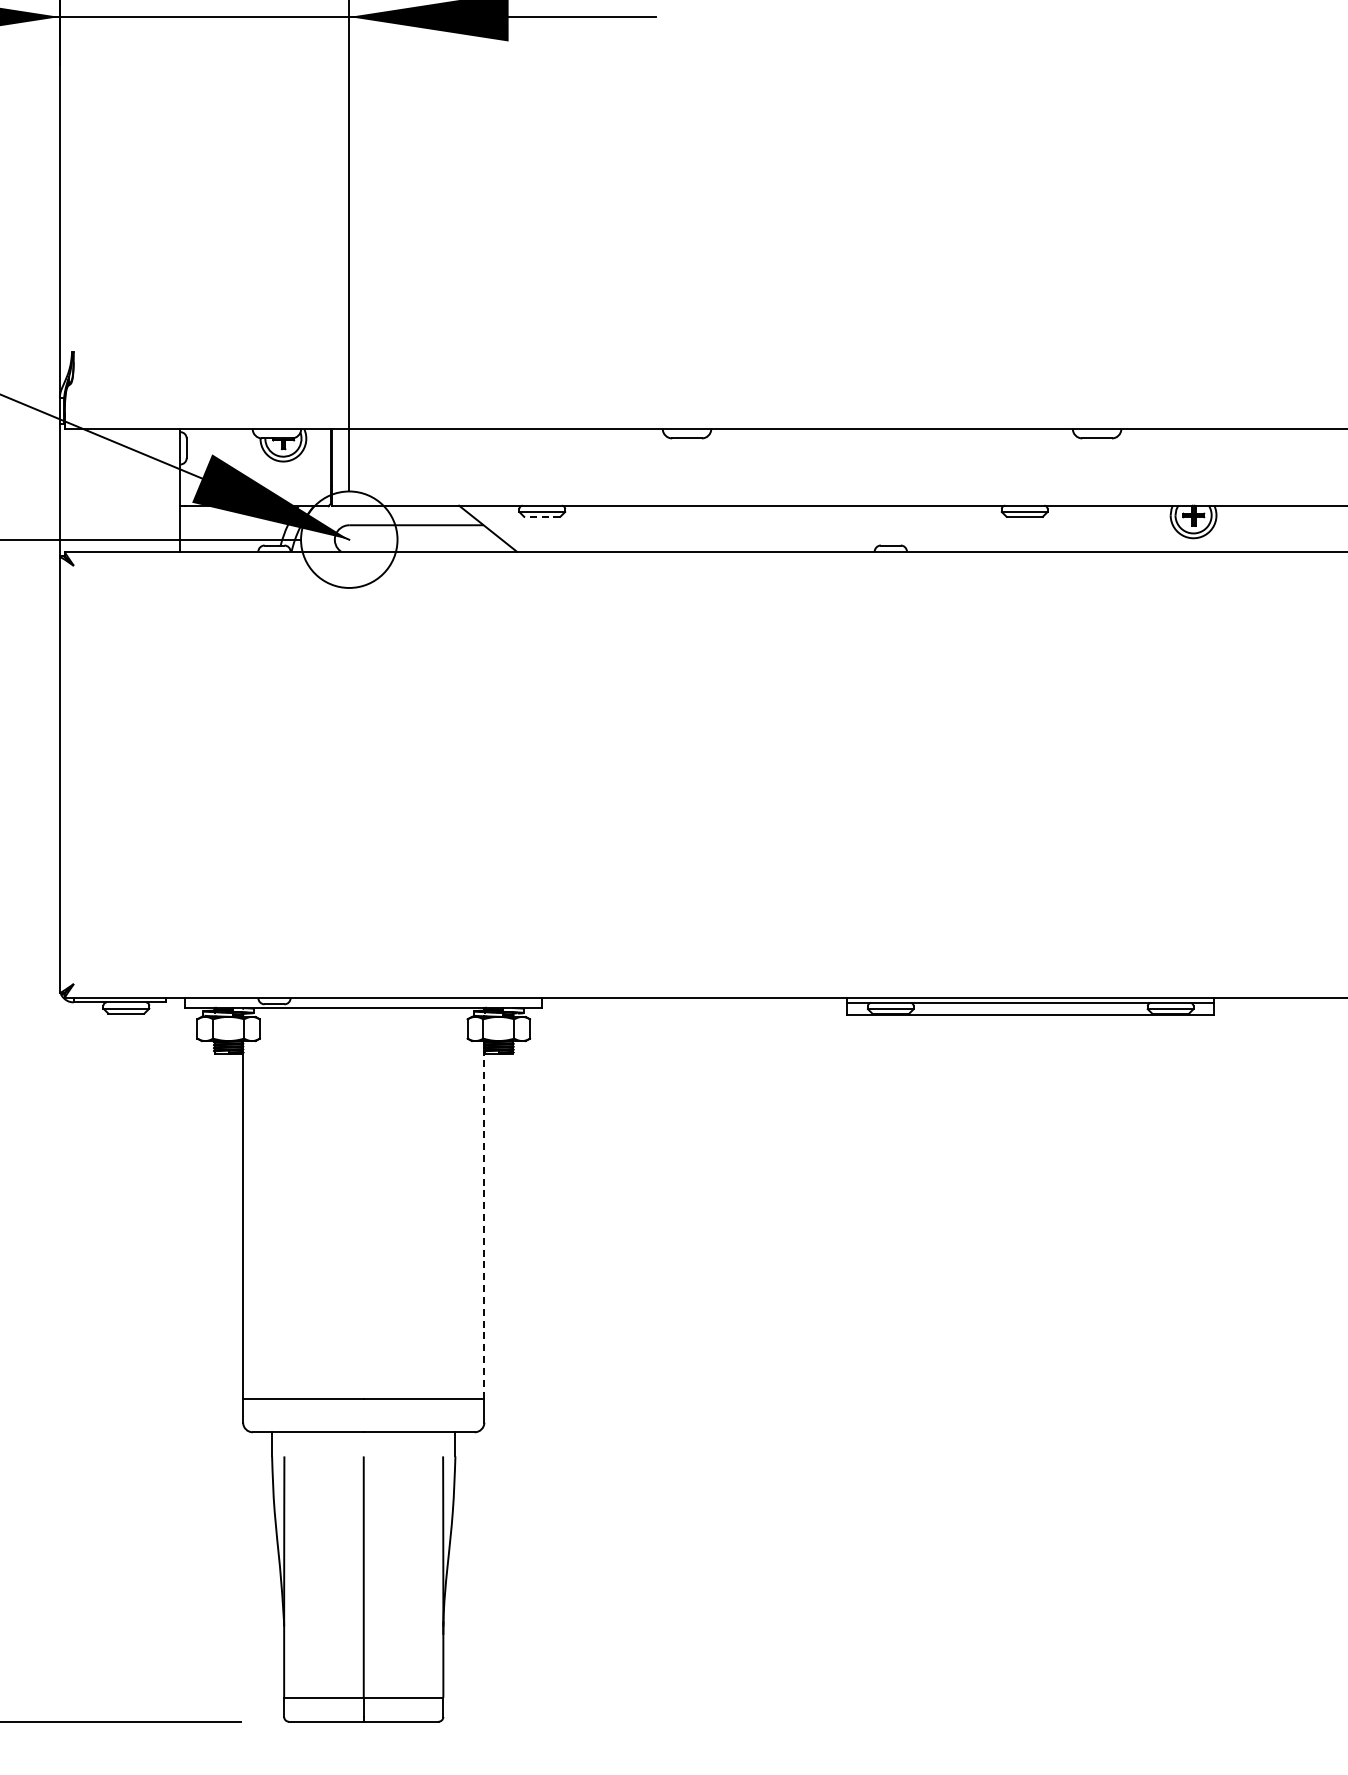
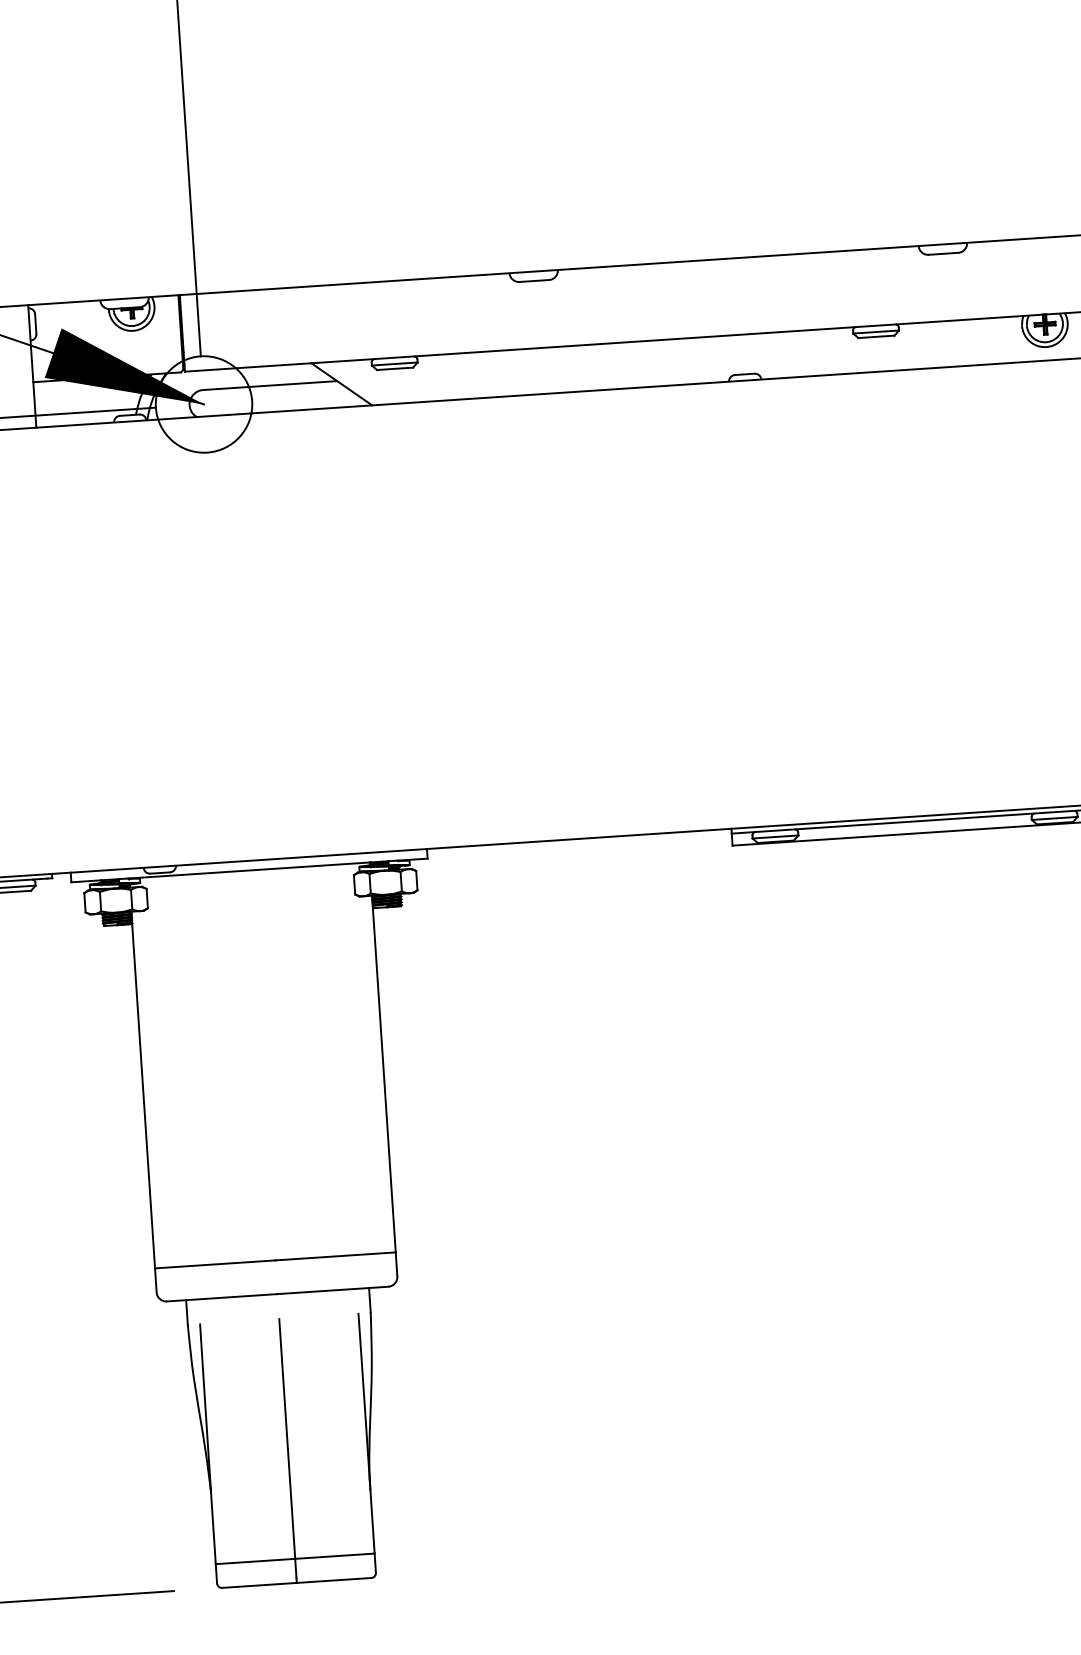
line: (541, 516) -> (394, 368), dashed -> solid
line: (484, 1224) -> (384, 1078), dashed -> solid

